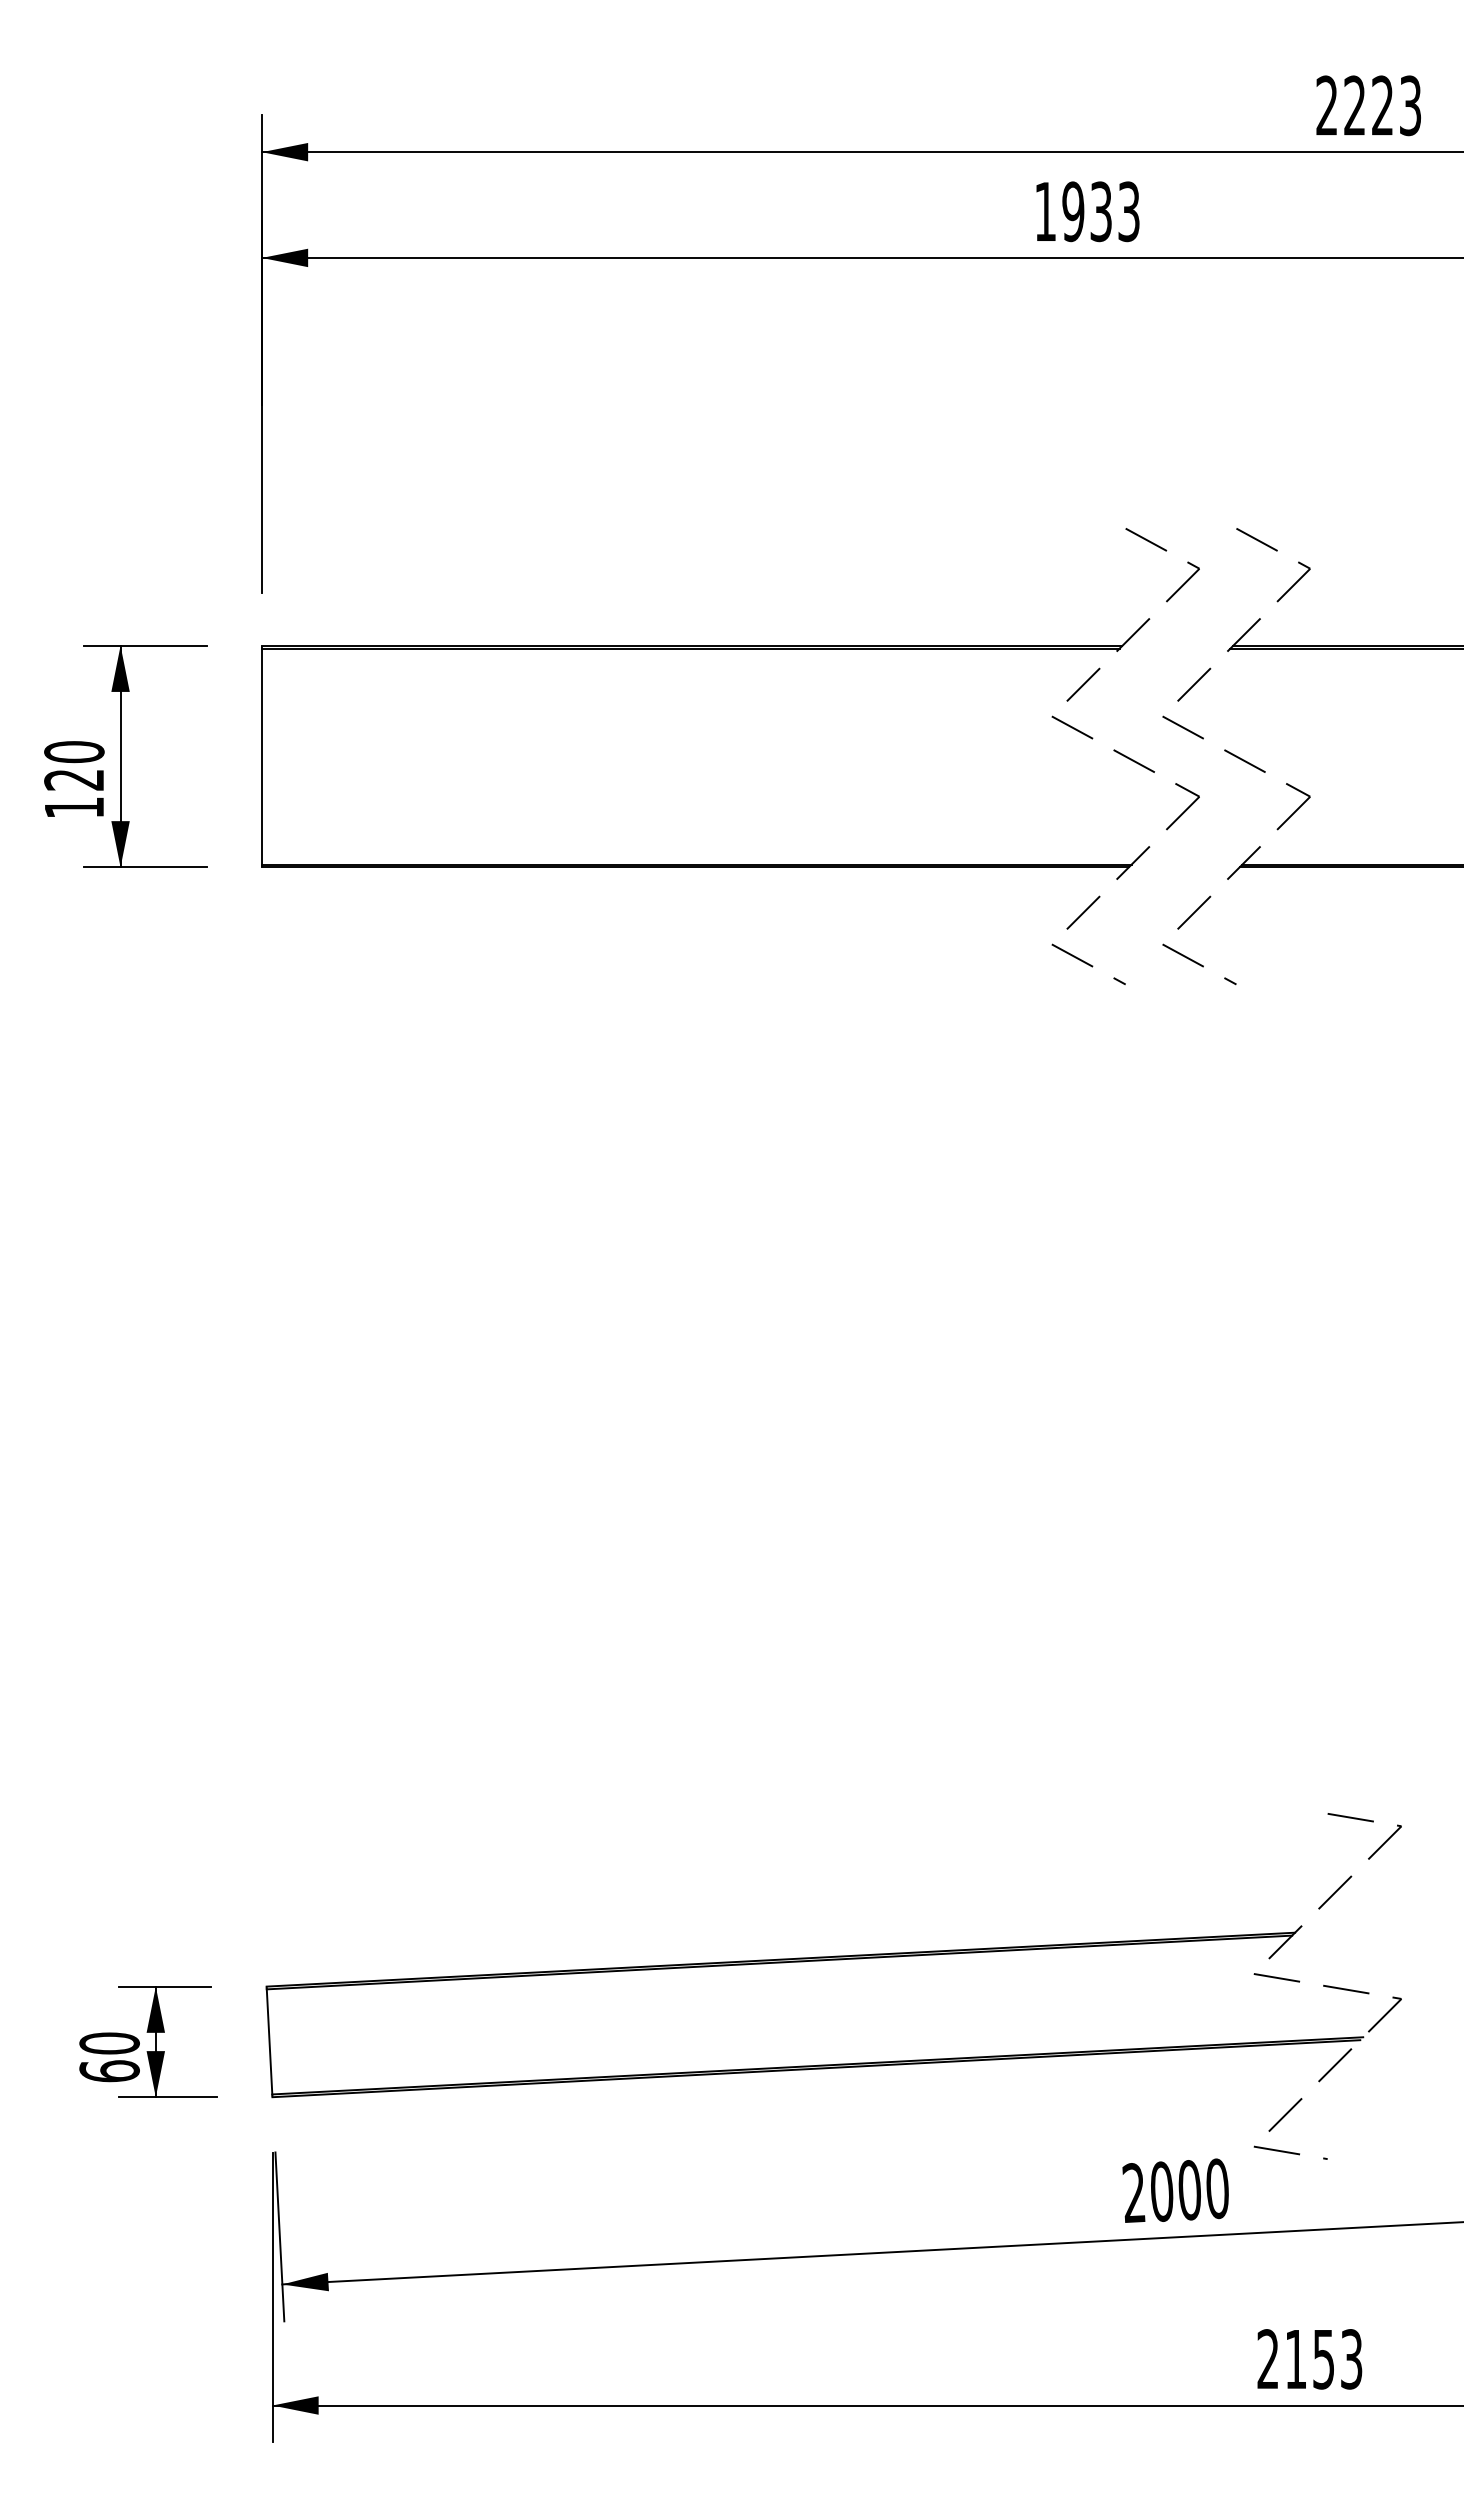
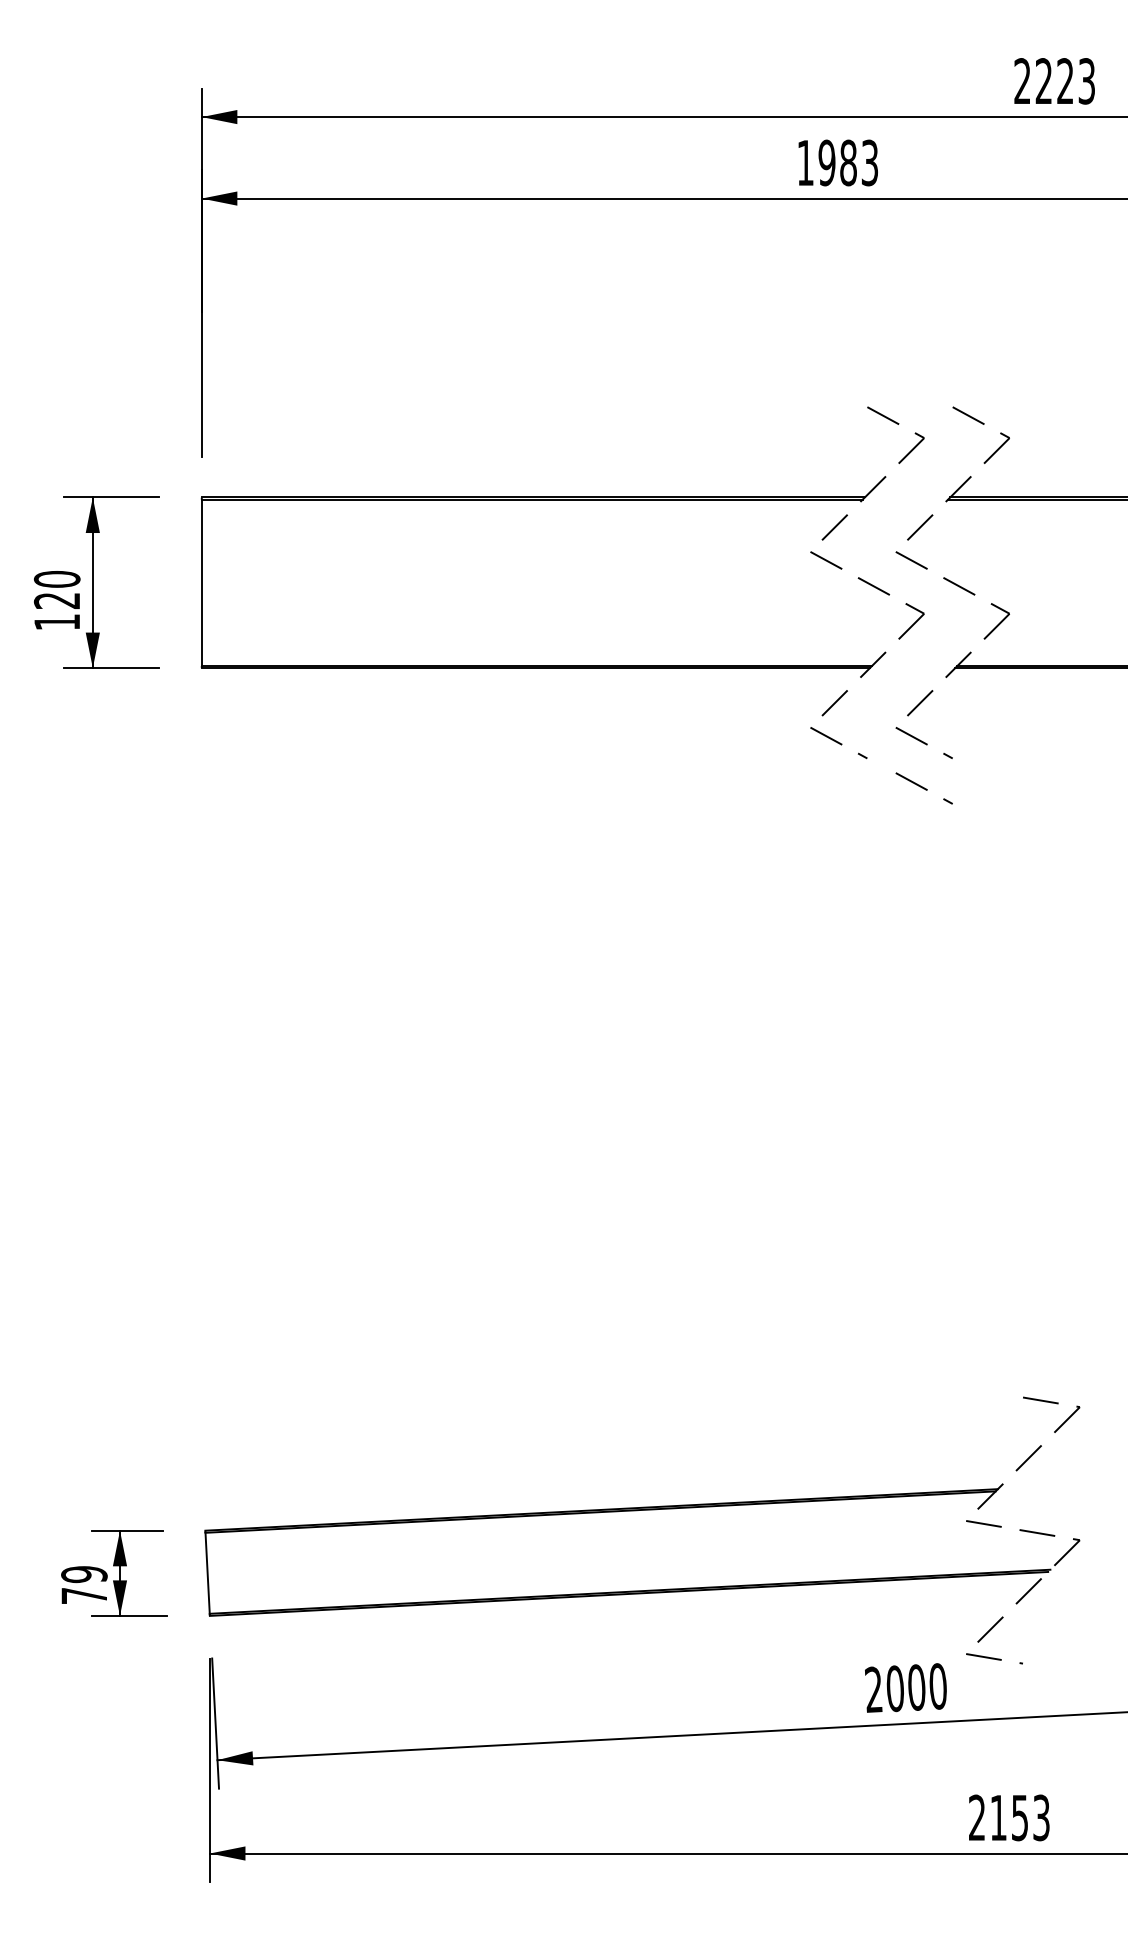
text: (1101, 211) -> (848, 162), 1933 -> 1983
line: (1199, 1023) -> (924, 788), added
text: (109, 2057) -> (84, 1585), 60 -> 79

